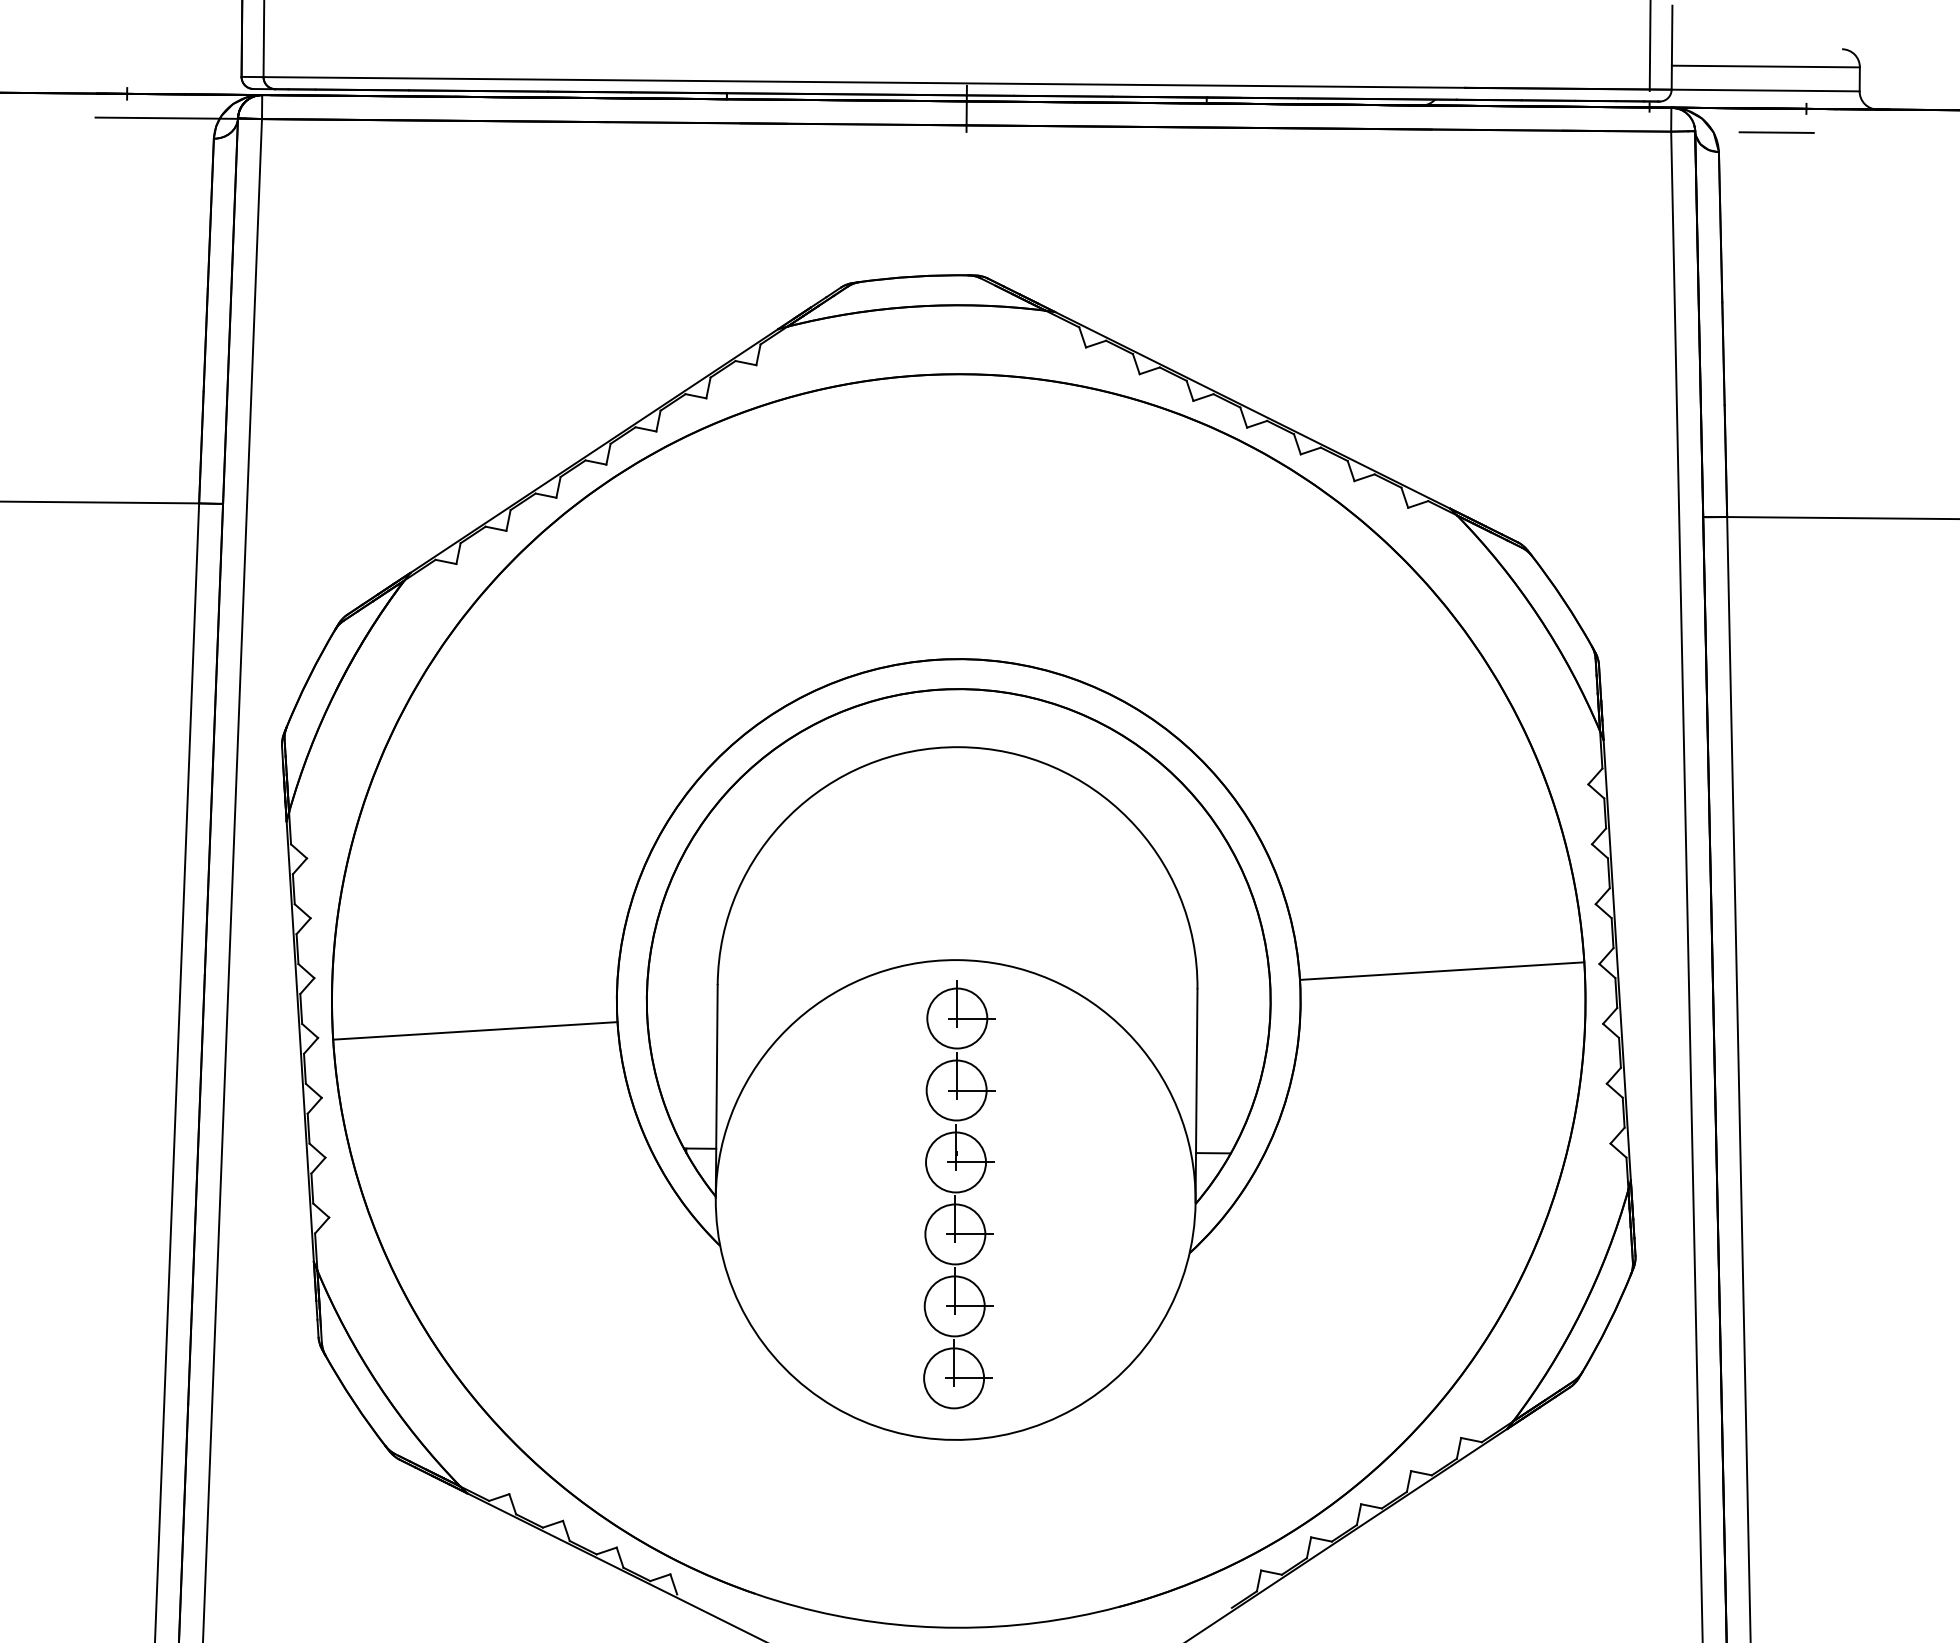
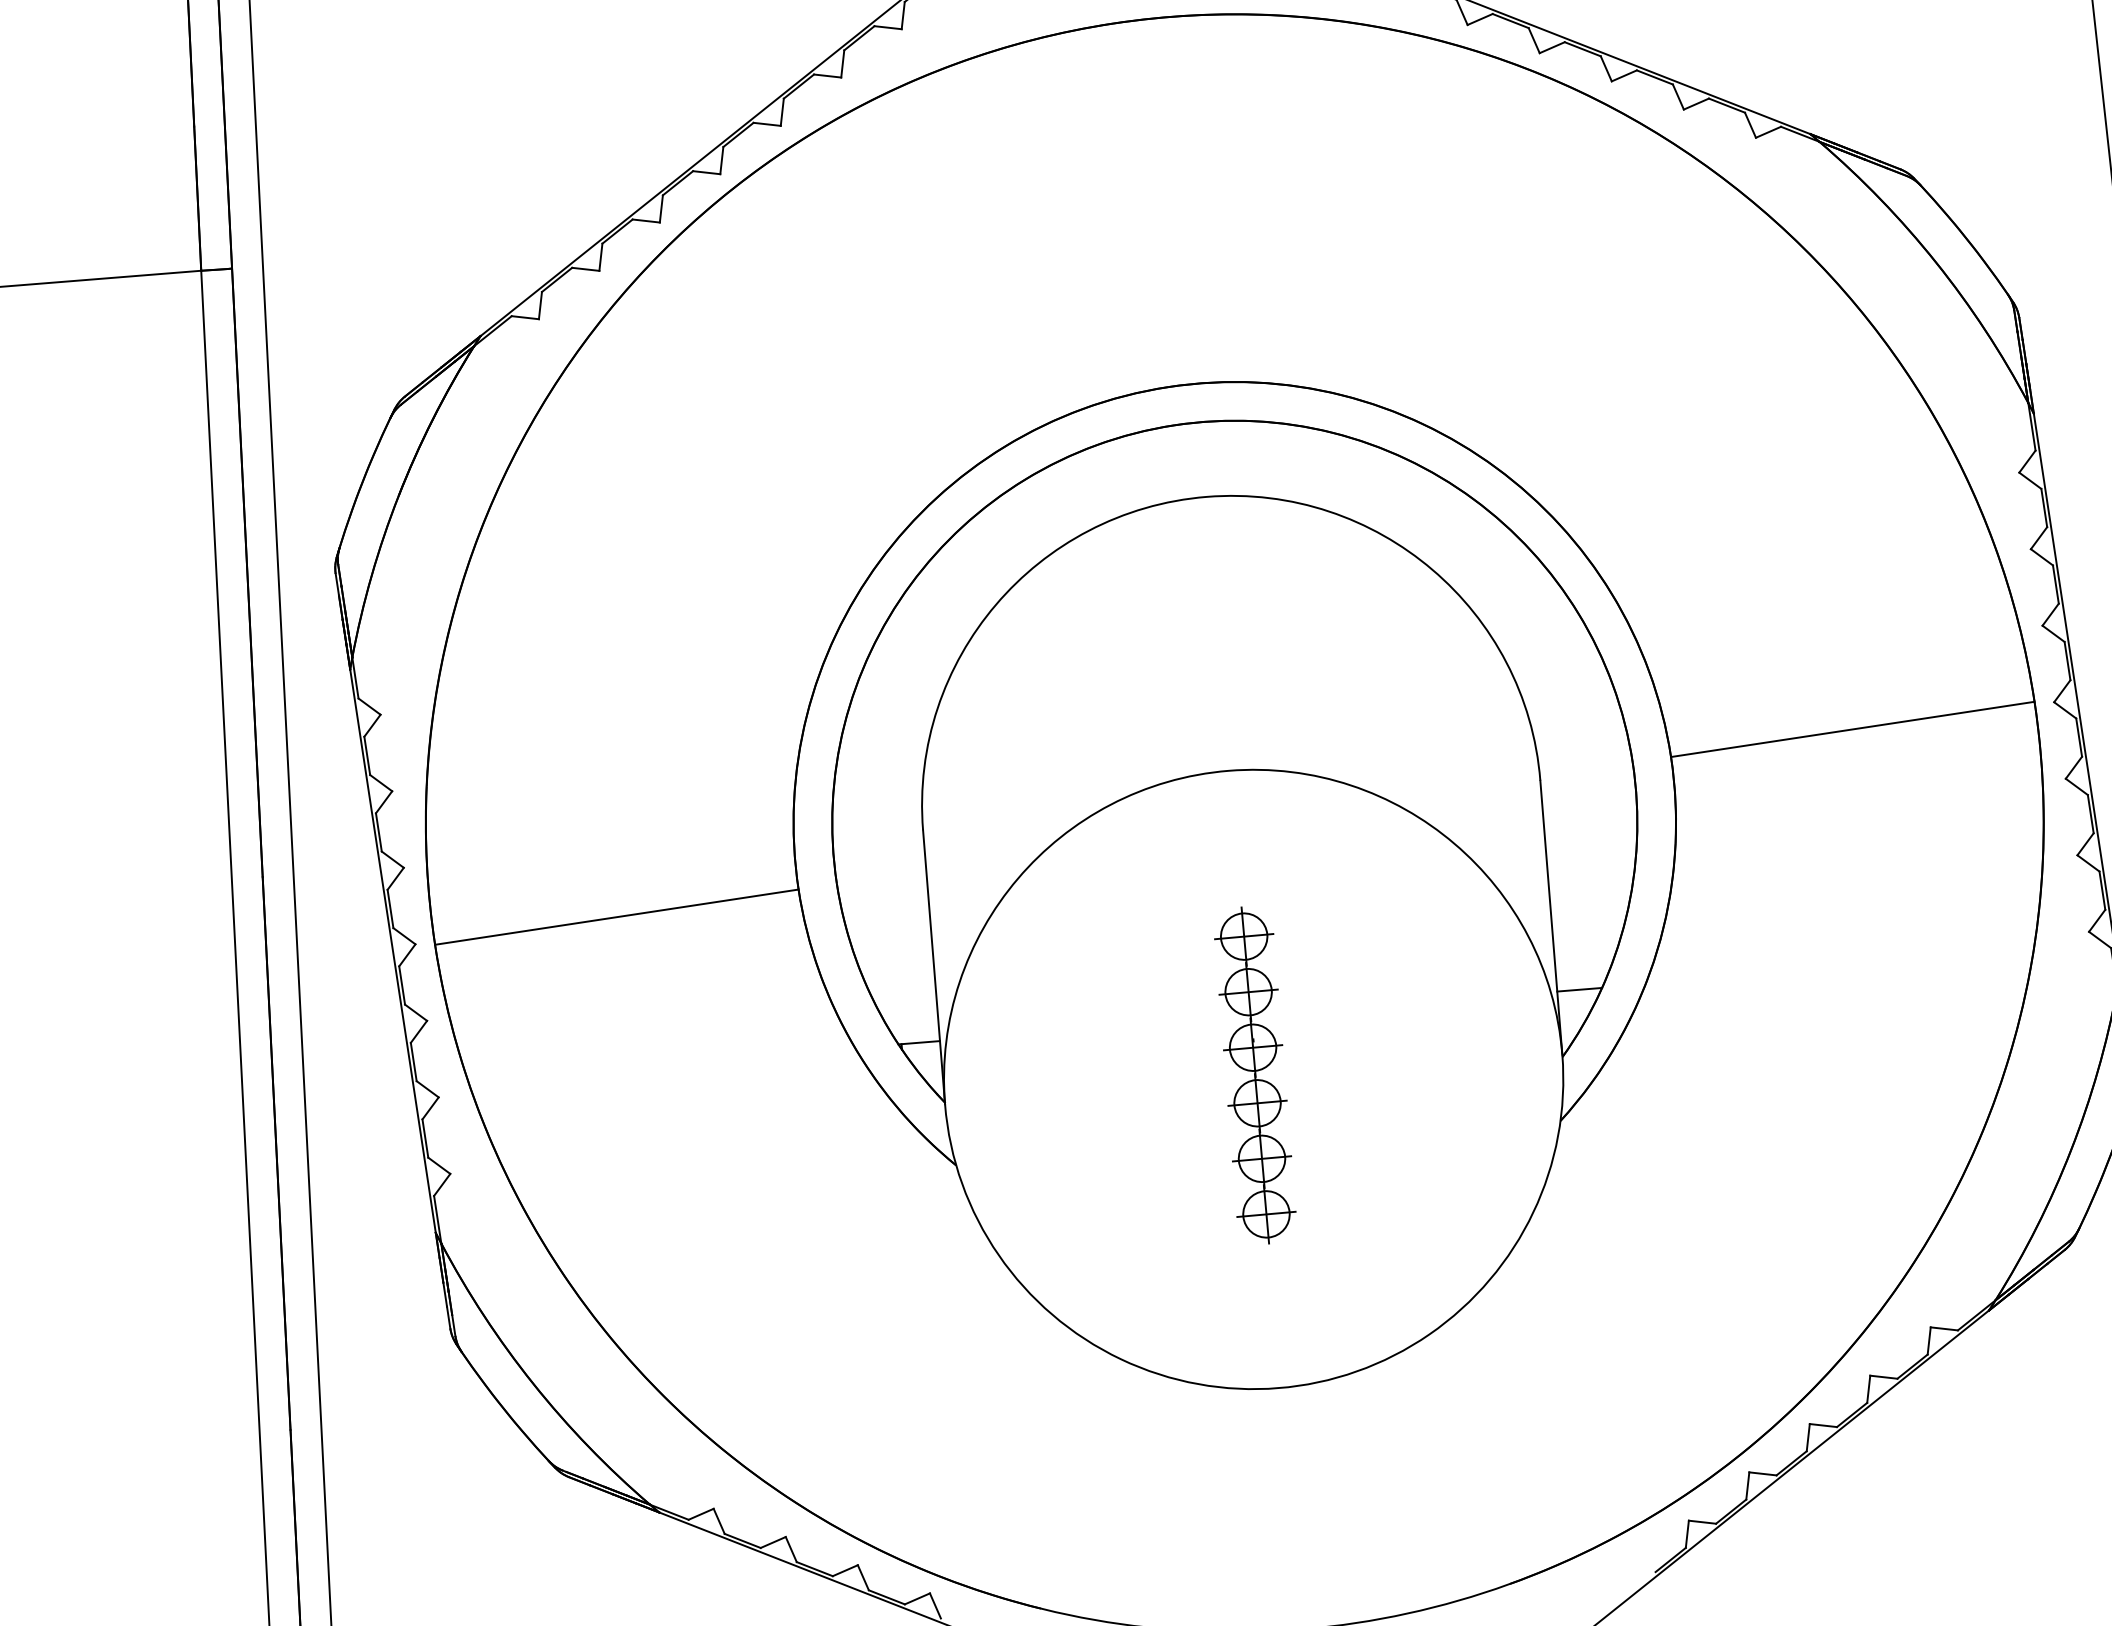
part: (959, 1194) -> (1257, 1071), size x0.6

